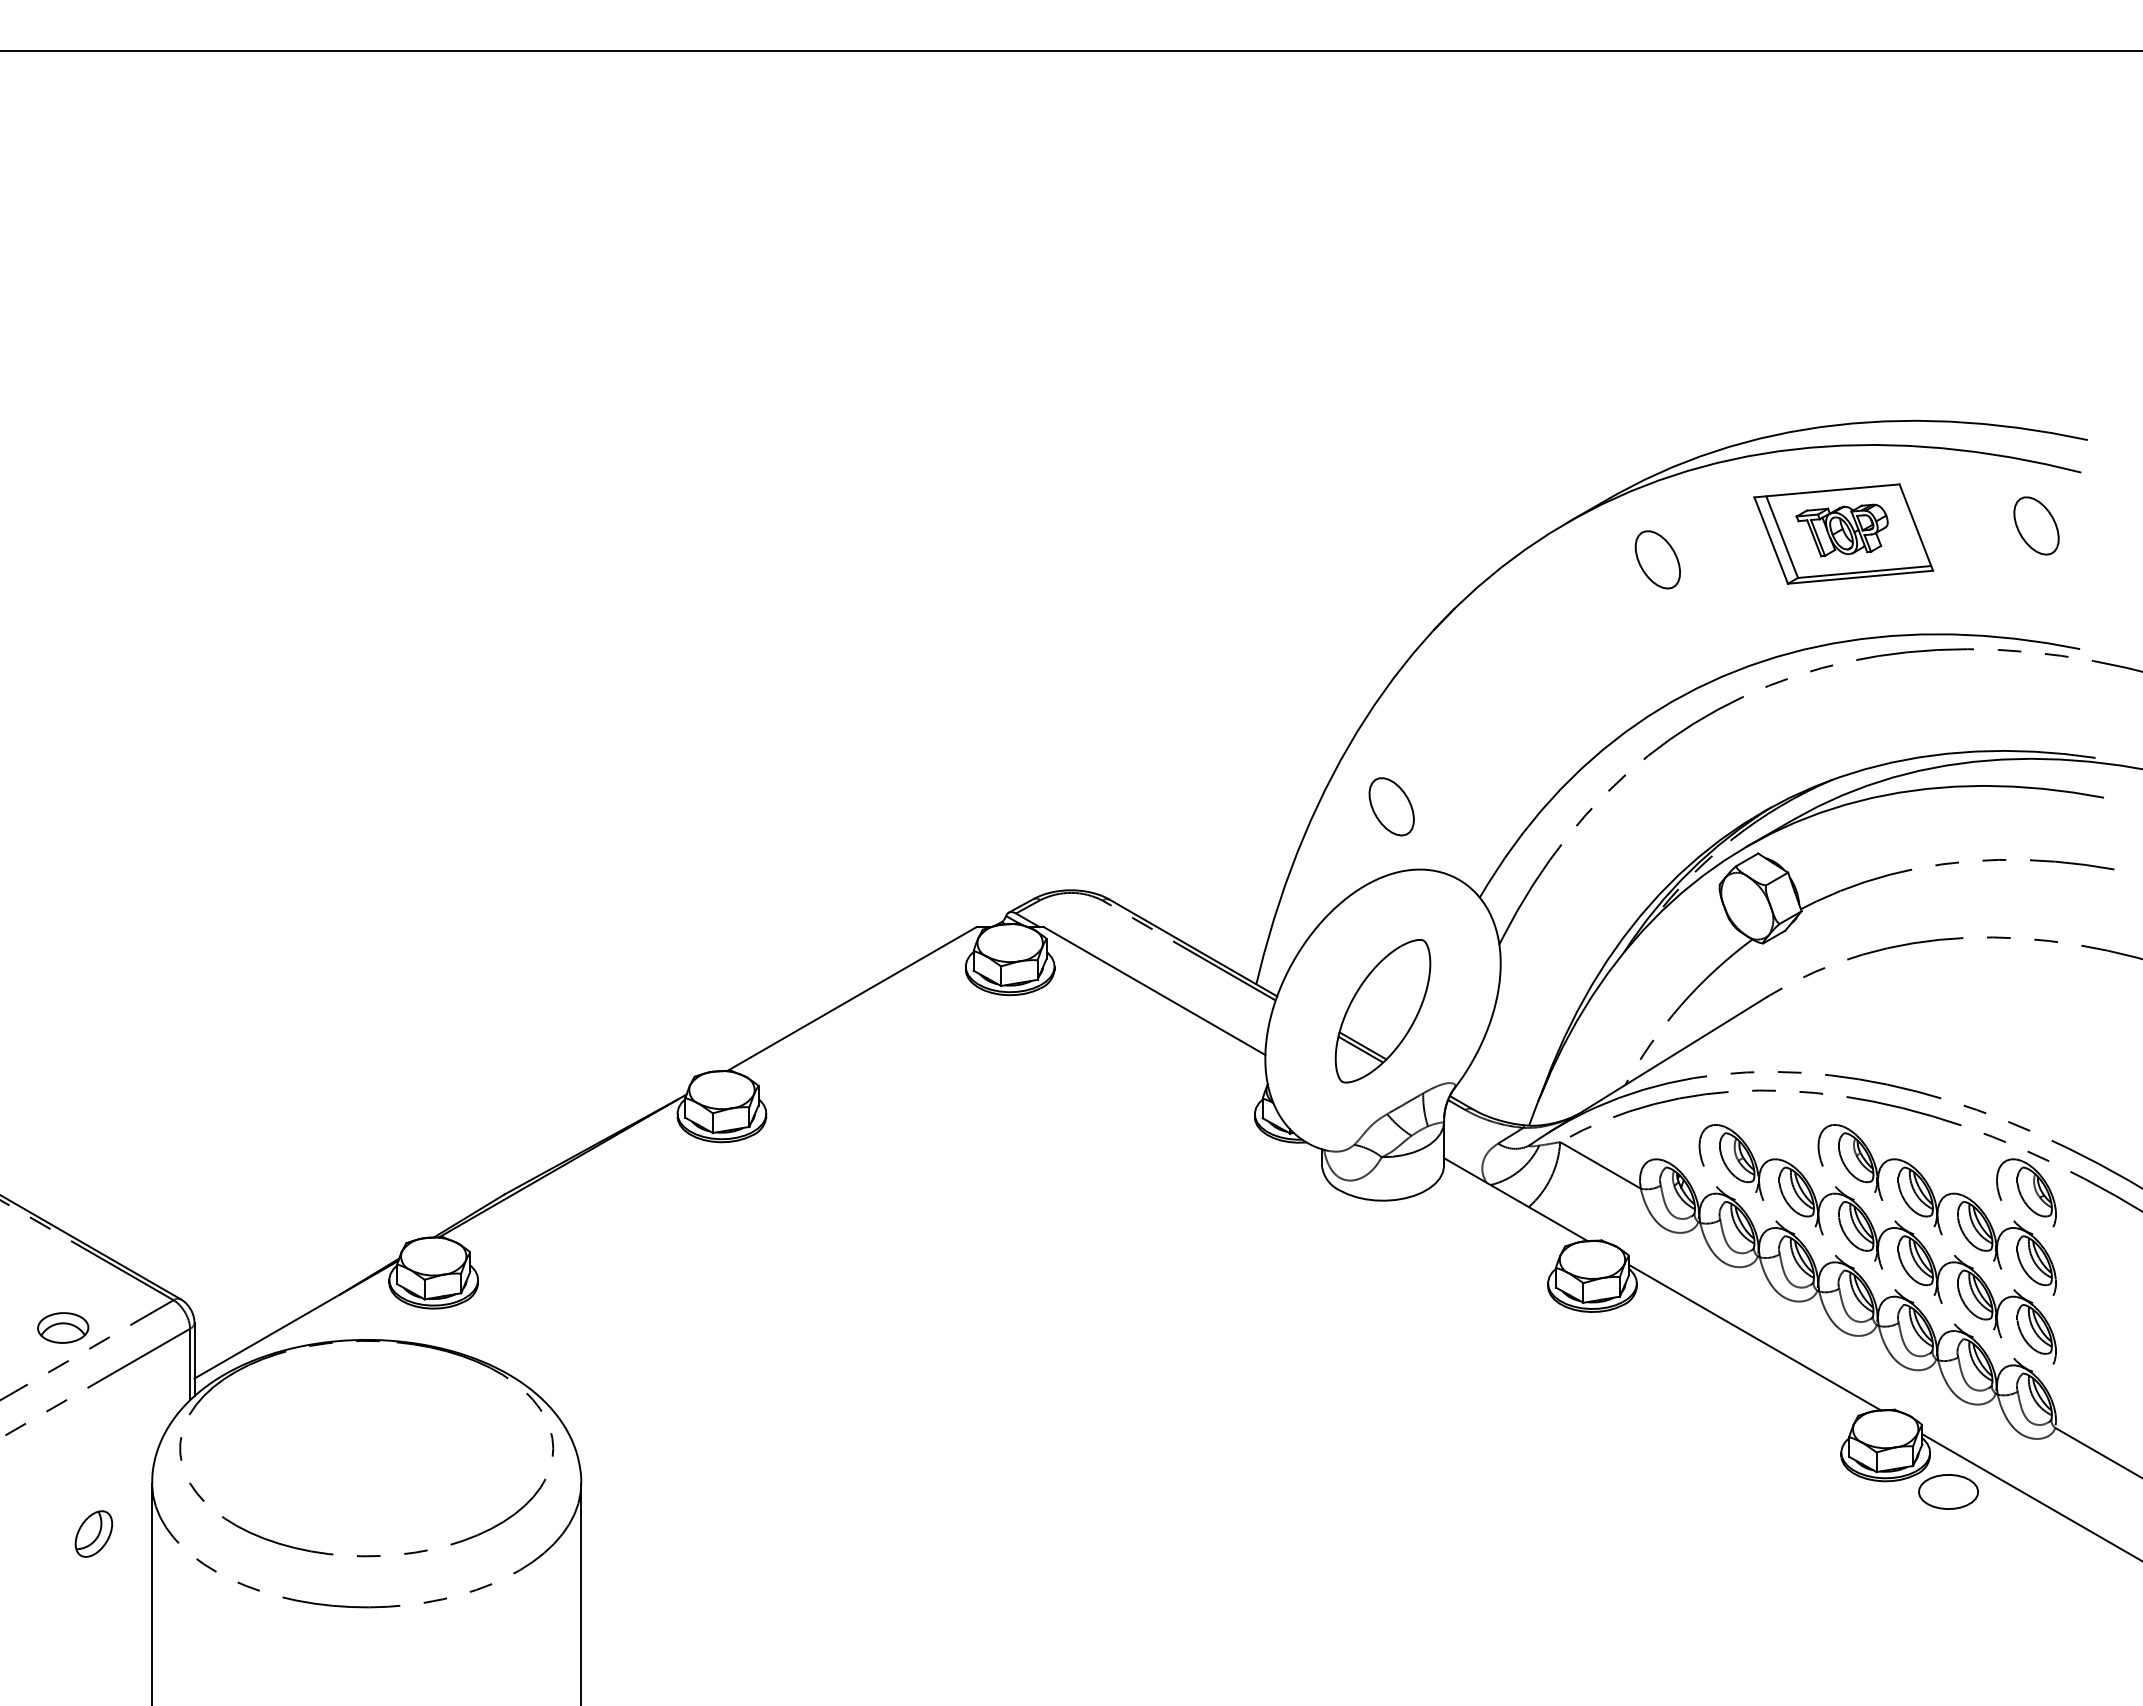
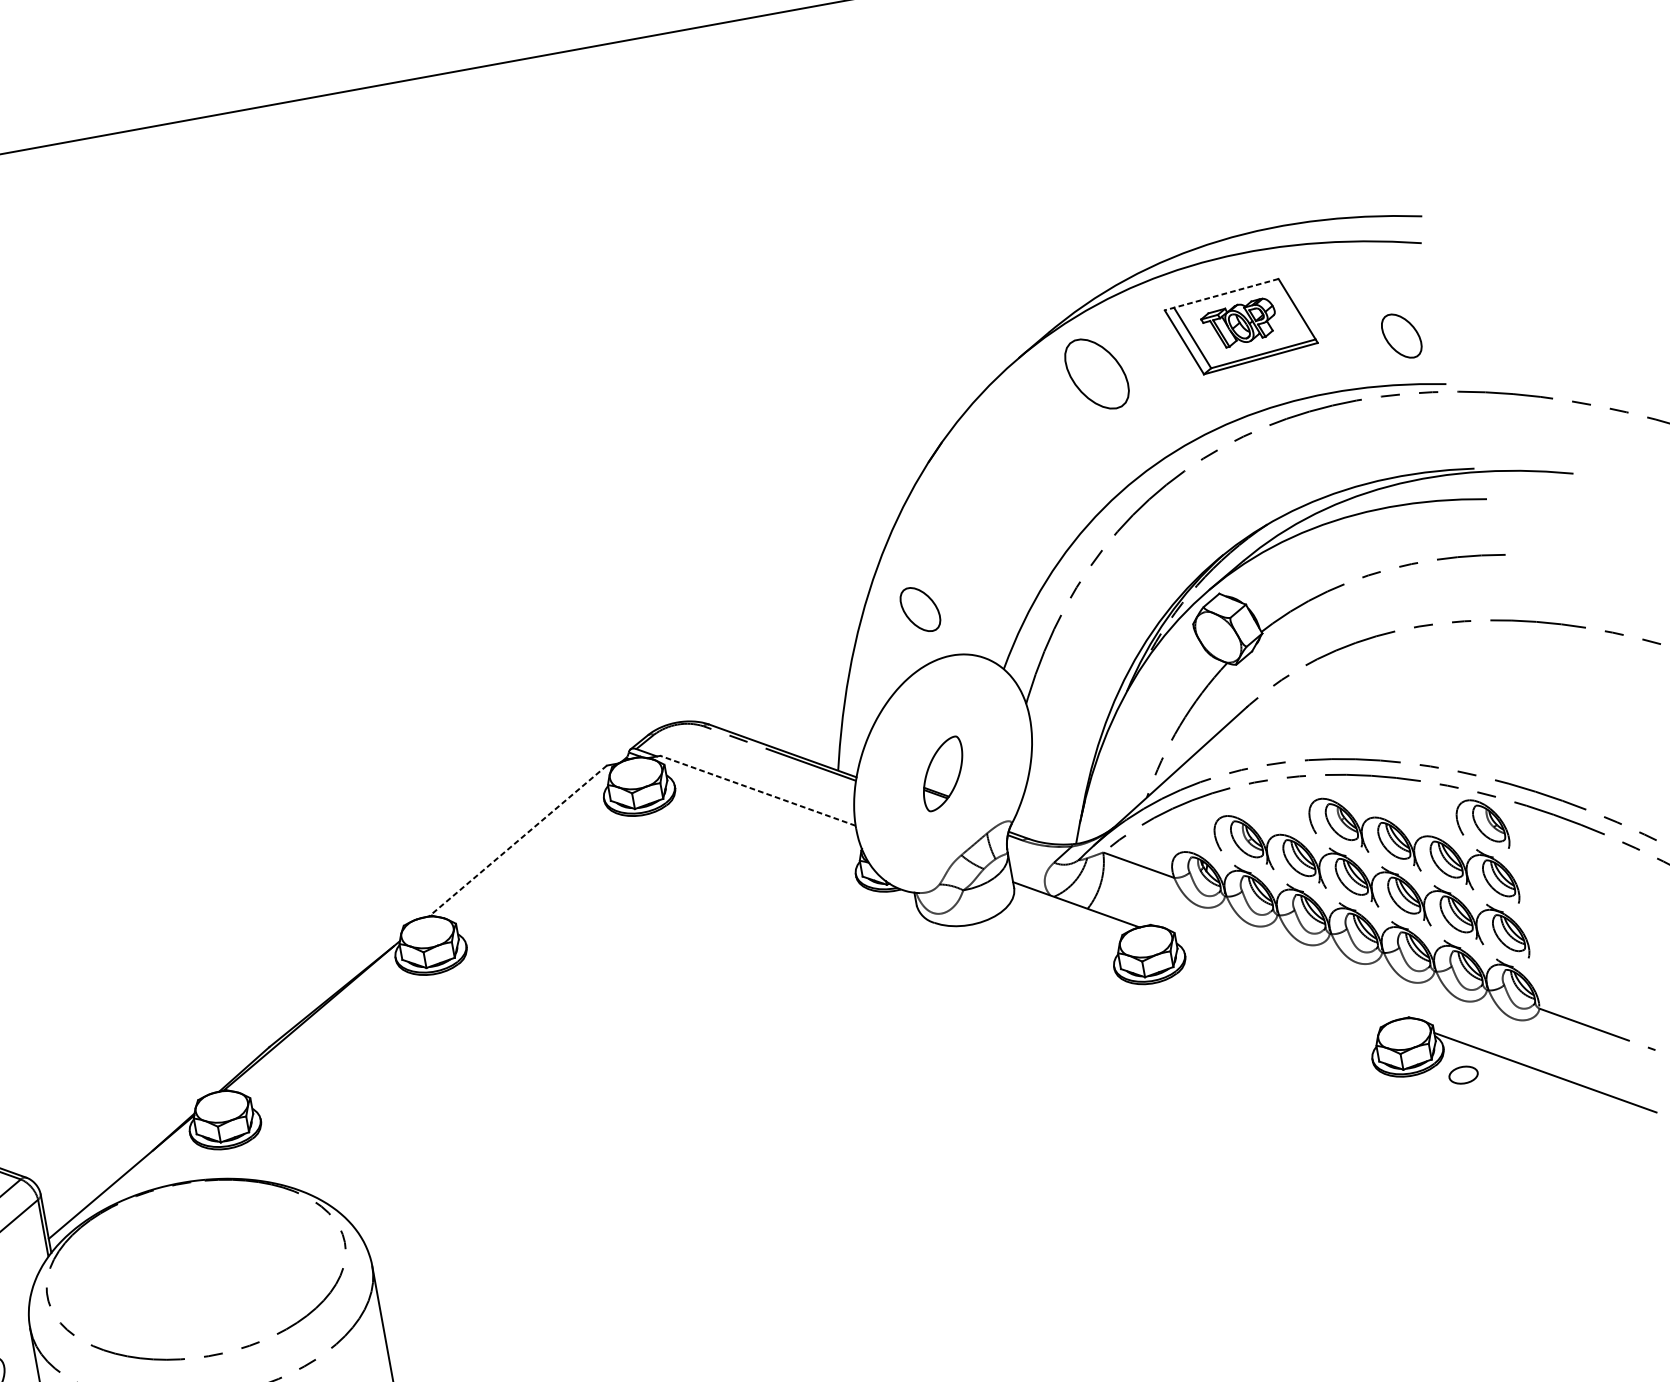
line: (1827, 490) -> (1222, 294), solid -> dashed
part: (2036, 525) -> (1401, 335), moved
part: (1657, 559) -> (1096, 373), size x1.6
line: (1154, 990) -> (757, 790), solid -> dashed
line: (852, 998) -> (518, 840), solid -> dashed
part: (1382, 1011) -> (942, 774), size x0.6
line: (1755, 1337) -> (1287, 979), removed
part: (1948, 1491) -> (1463, 1074), size x0.6

